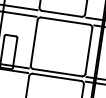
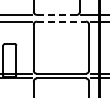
line: (61, 13) -> (56, 14), solid -> dashed
line: (65, 21) -> (61, 21), solid -> dashed

